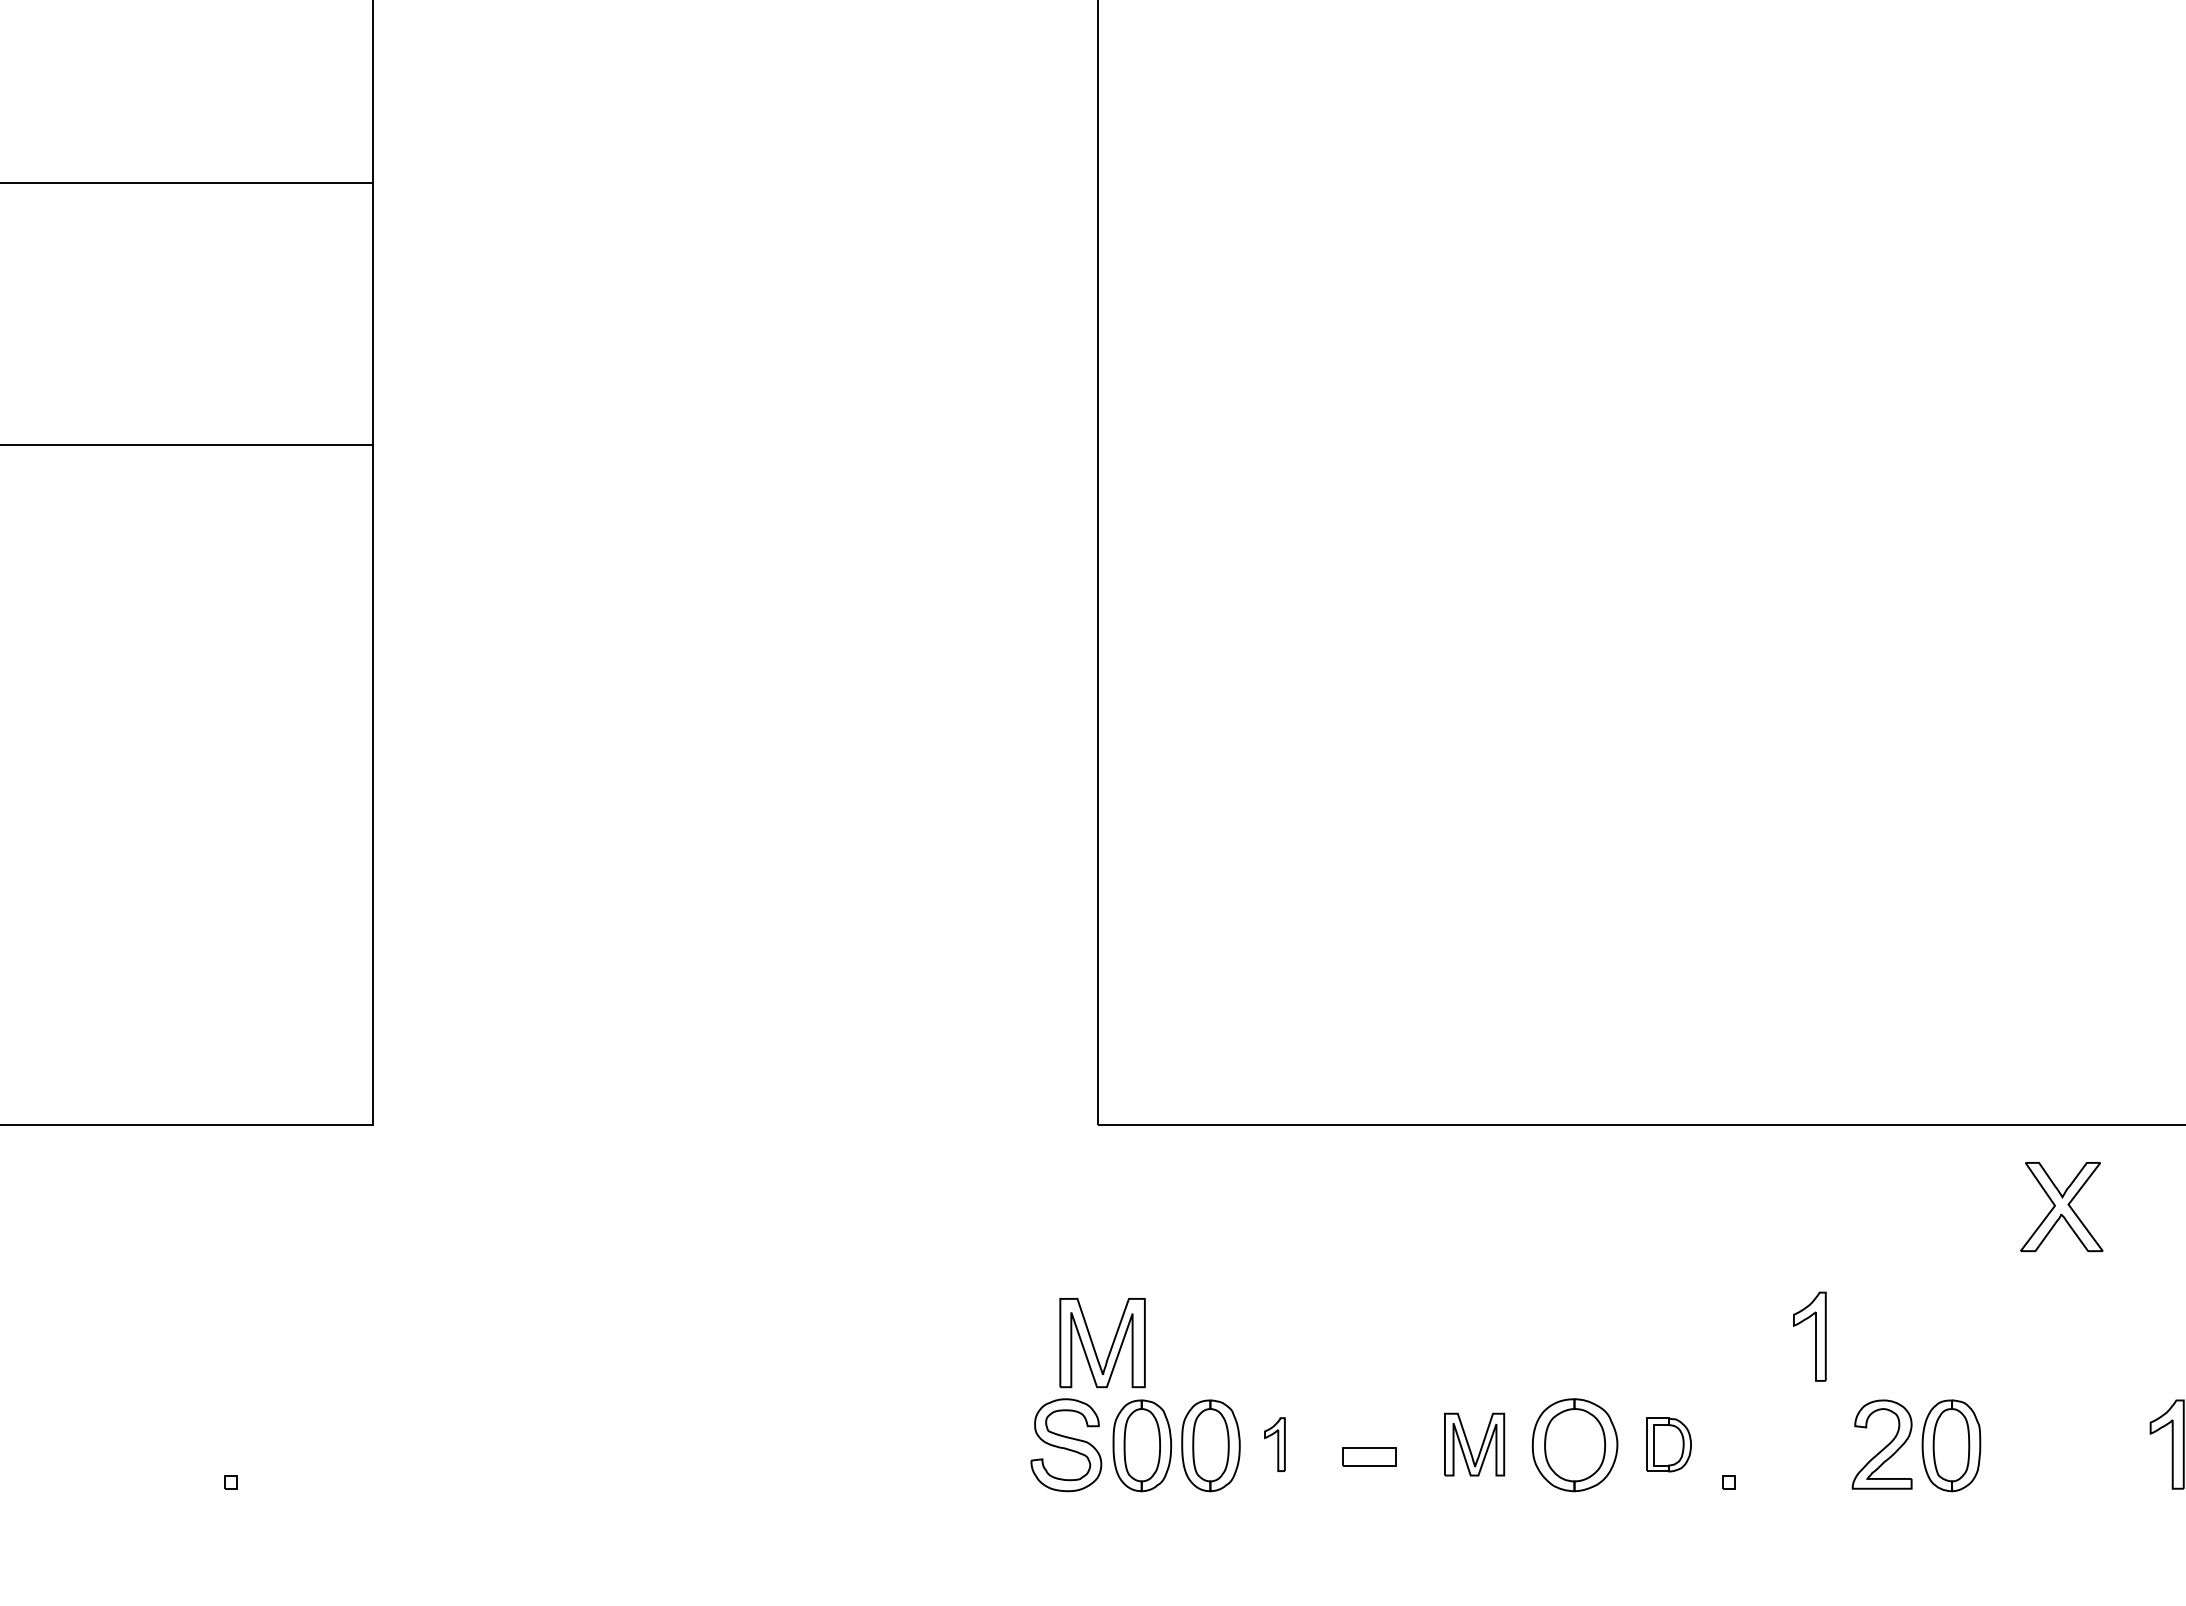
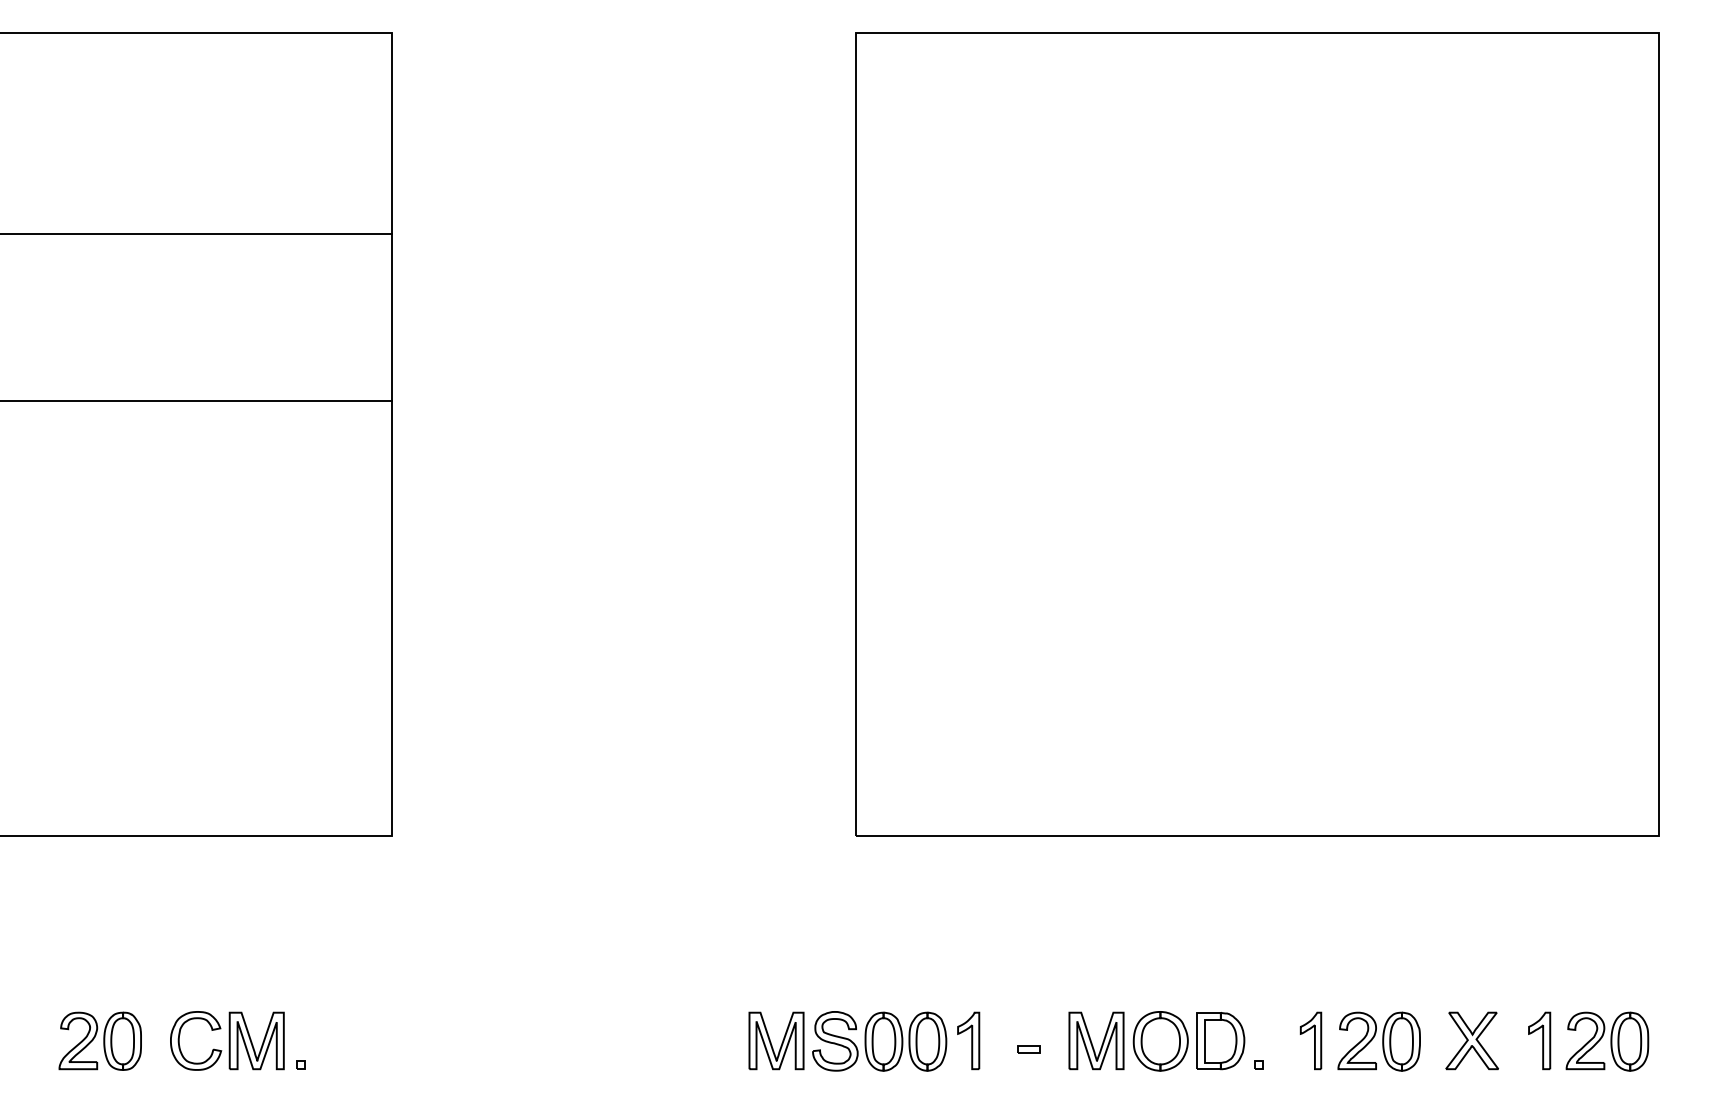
part: (2060, 1206) -> (1471, 1040), moved
part: (1809, 1336) -> (1310, 1040), moved
part: (1102, 1342) -> (776, 1040), moved
part: (116, 1443) -> (227, 1040), added
part: (1274, 1443) -> (968, 1040), size x1.67
part: (1474, 1443) -> (1096, 1040), size x1.43
part: (1668, 1445) -> (1220, 1041), size x1.67
part: (1368, 1457) -> (1028, 1049), size x0.62

